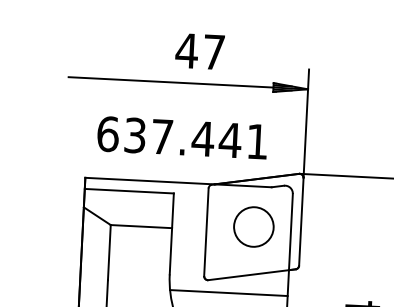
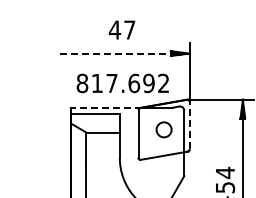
text: (198, 50) -> (121, 29), moved
line: (171, 82) -> (115, 53), solid -> dashed
text: (181, 138) -> (122, 83), 637.441 -> 817.692
line: (149, 180) -> (106, 107), solid -> dashed
line: (300, 221) -> (189, 125), solid -> dashed
circle: (252, 226) -> (163, 129), size x0.7
line: (229, 293) -> (152, 166), removed

